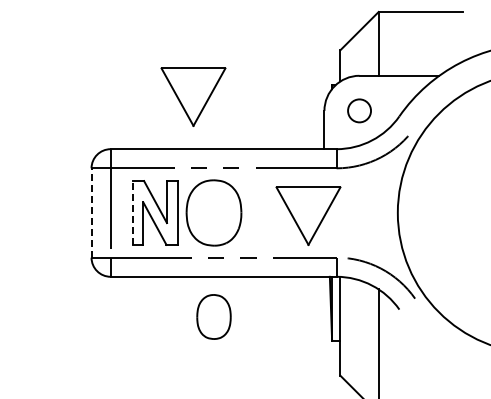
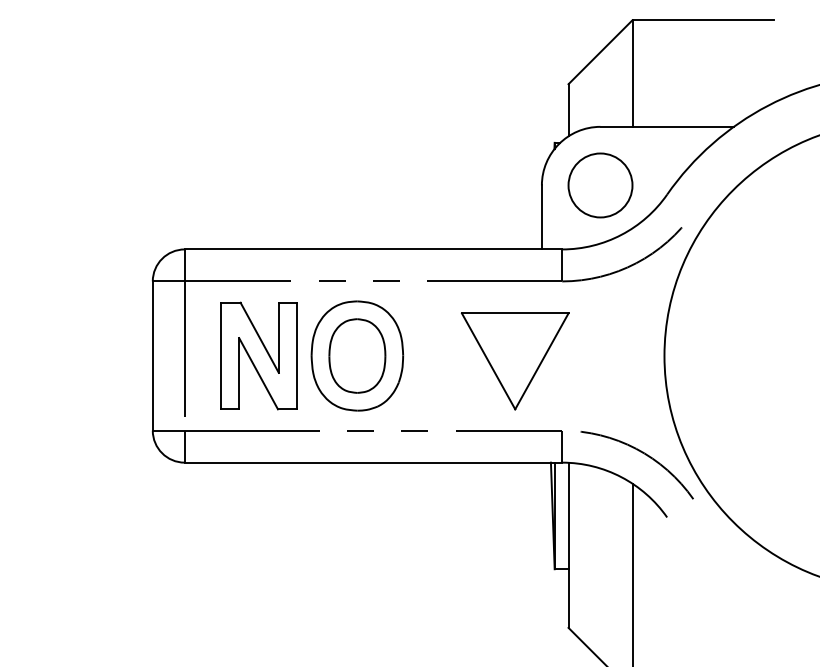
part: (193, 96) -> (323, 161), removed
circle: (359, 110) -> (600, 184), size x1.67
line: (91, 213) -> (152, 356), dashed -> solid
line: (132, 213) -> (221, 356), dashed -> solid
part: (213, 316) -> (356, 355), moved

